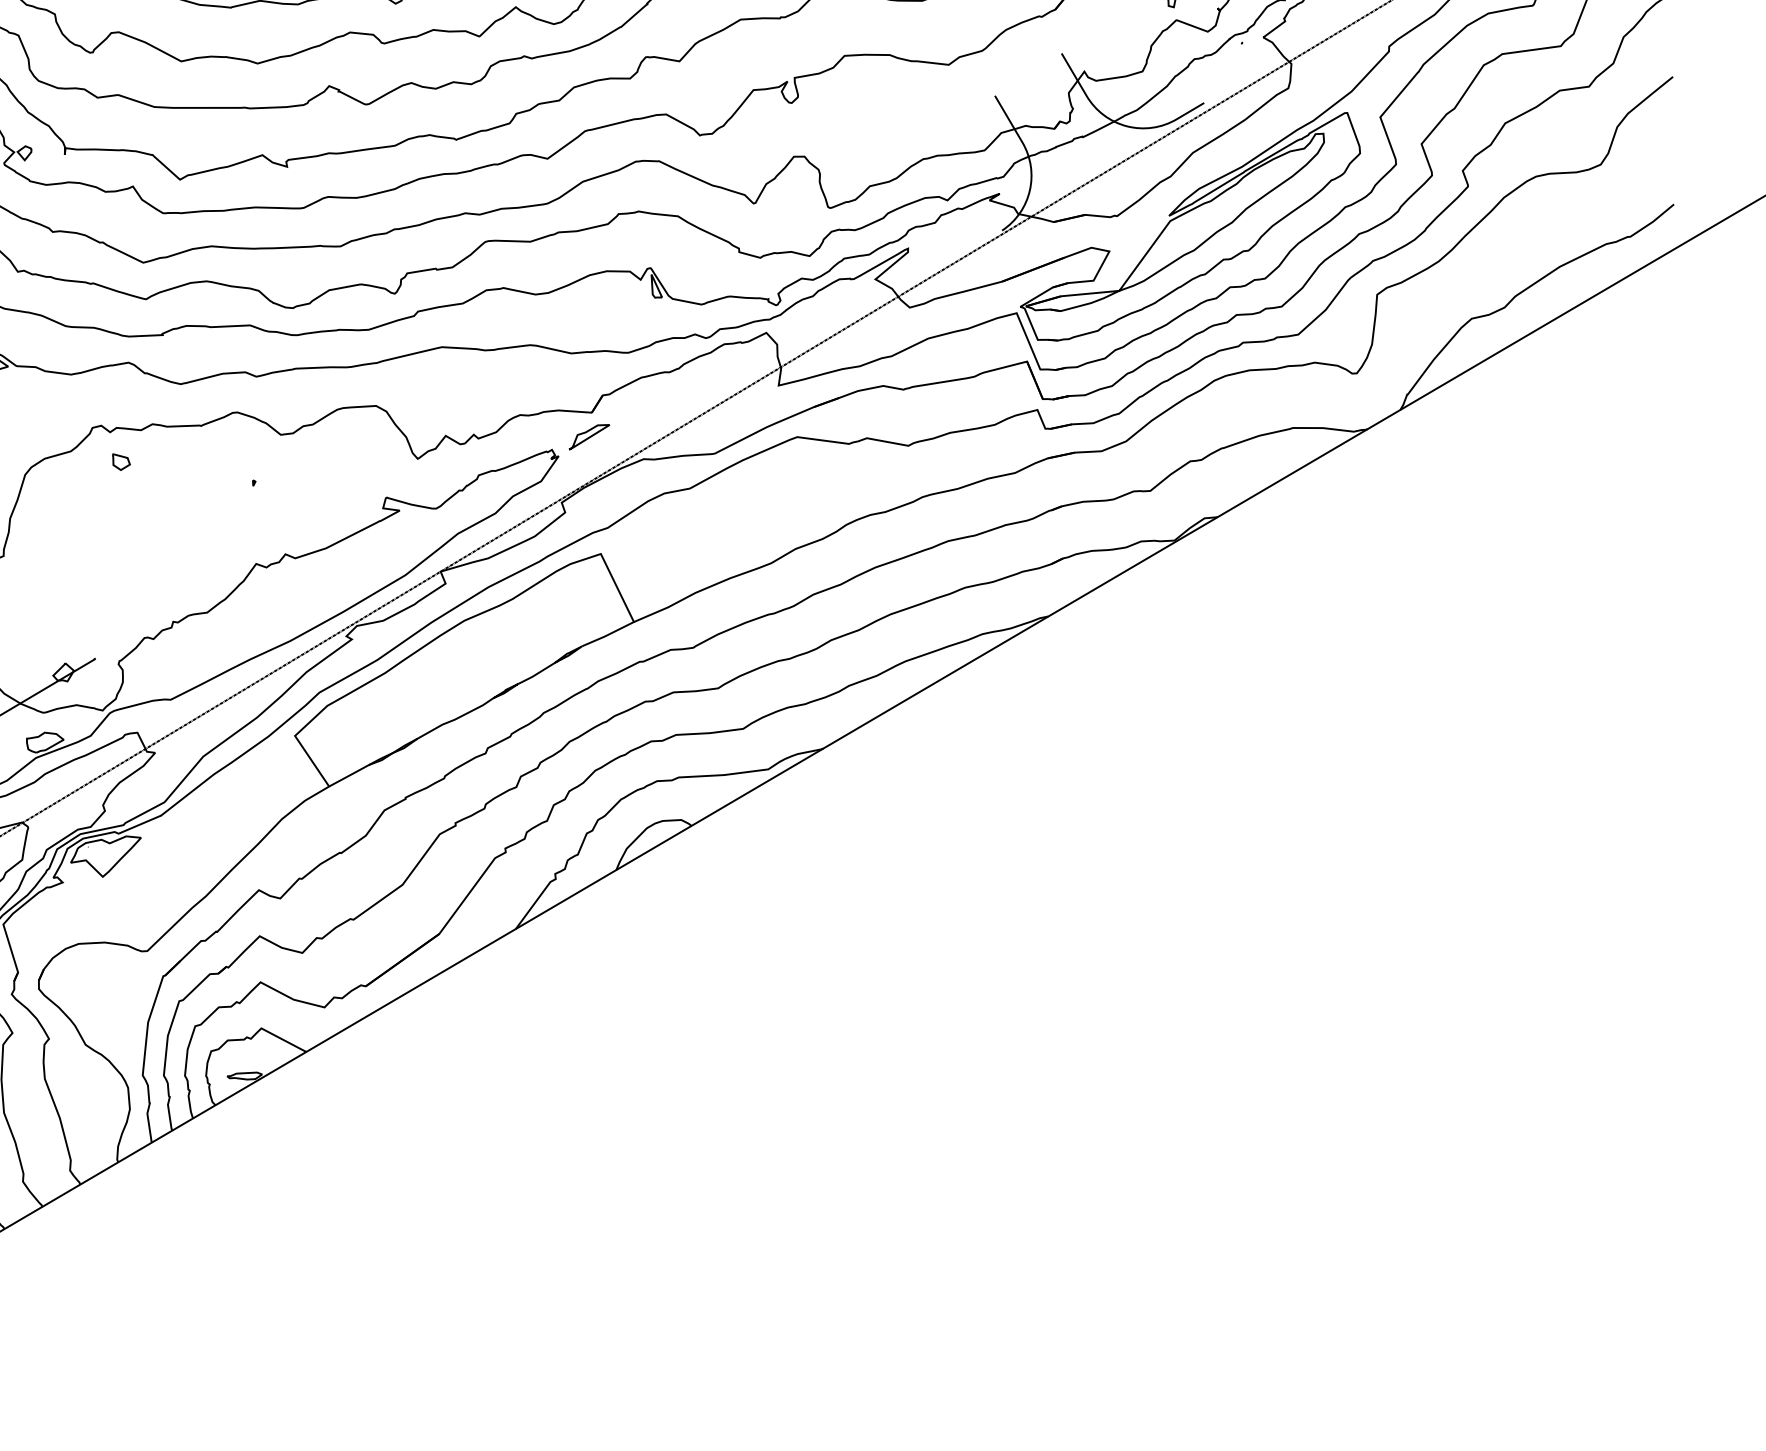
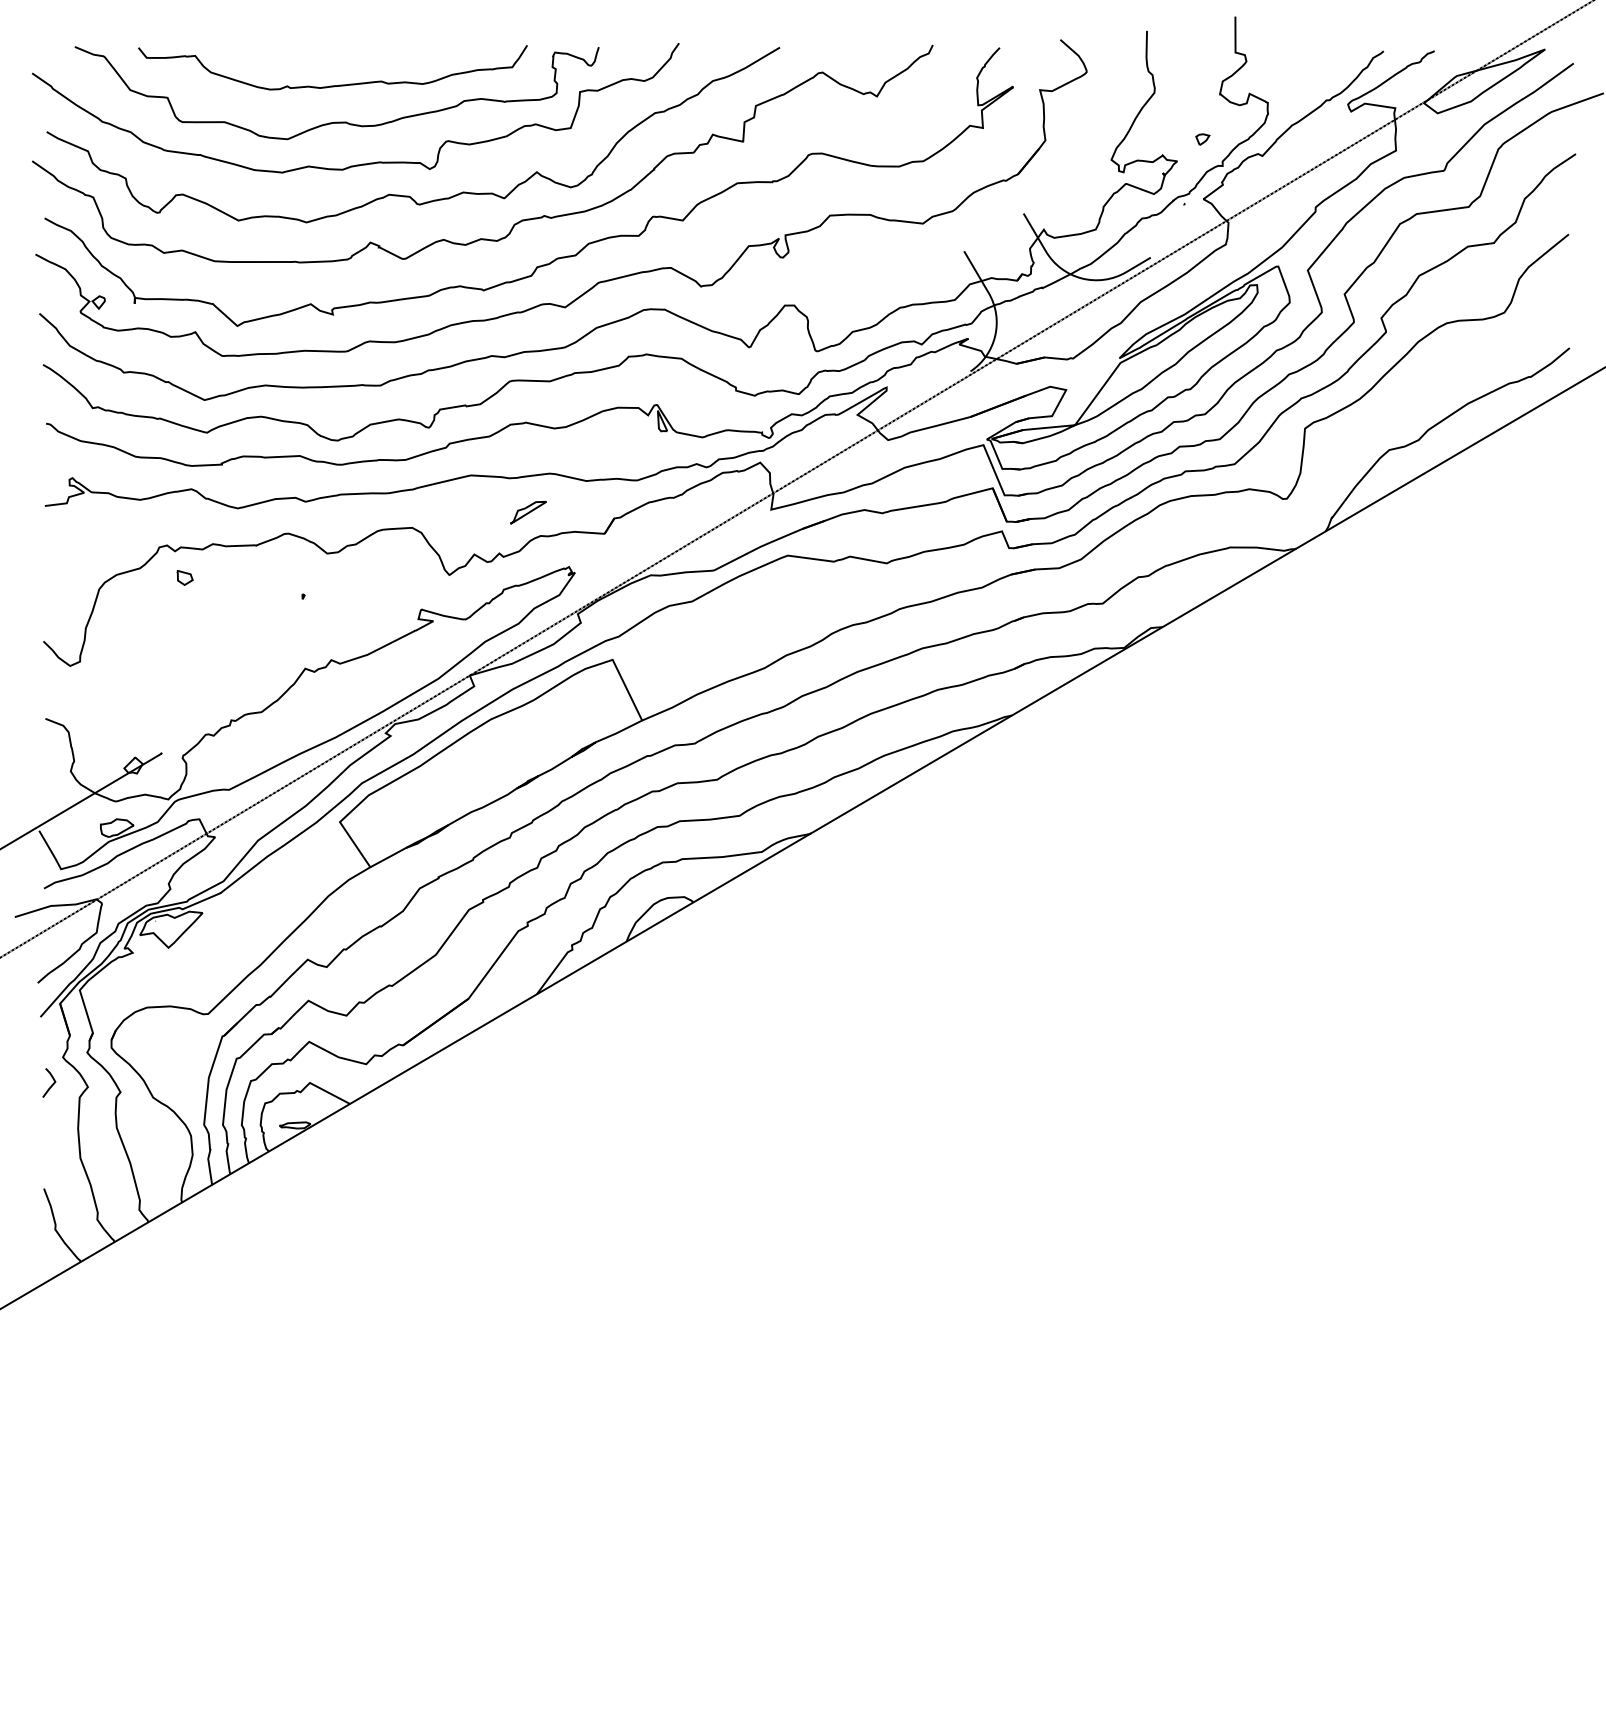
part: (589, 436) -> (528, 512), moved

